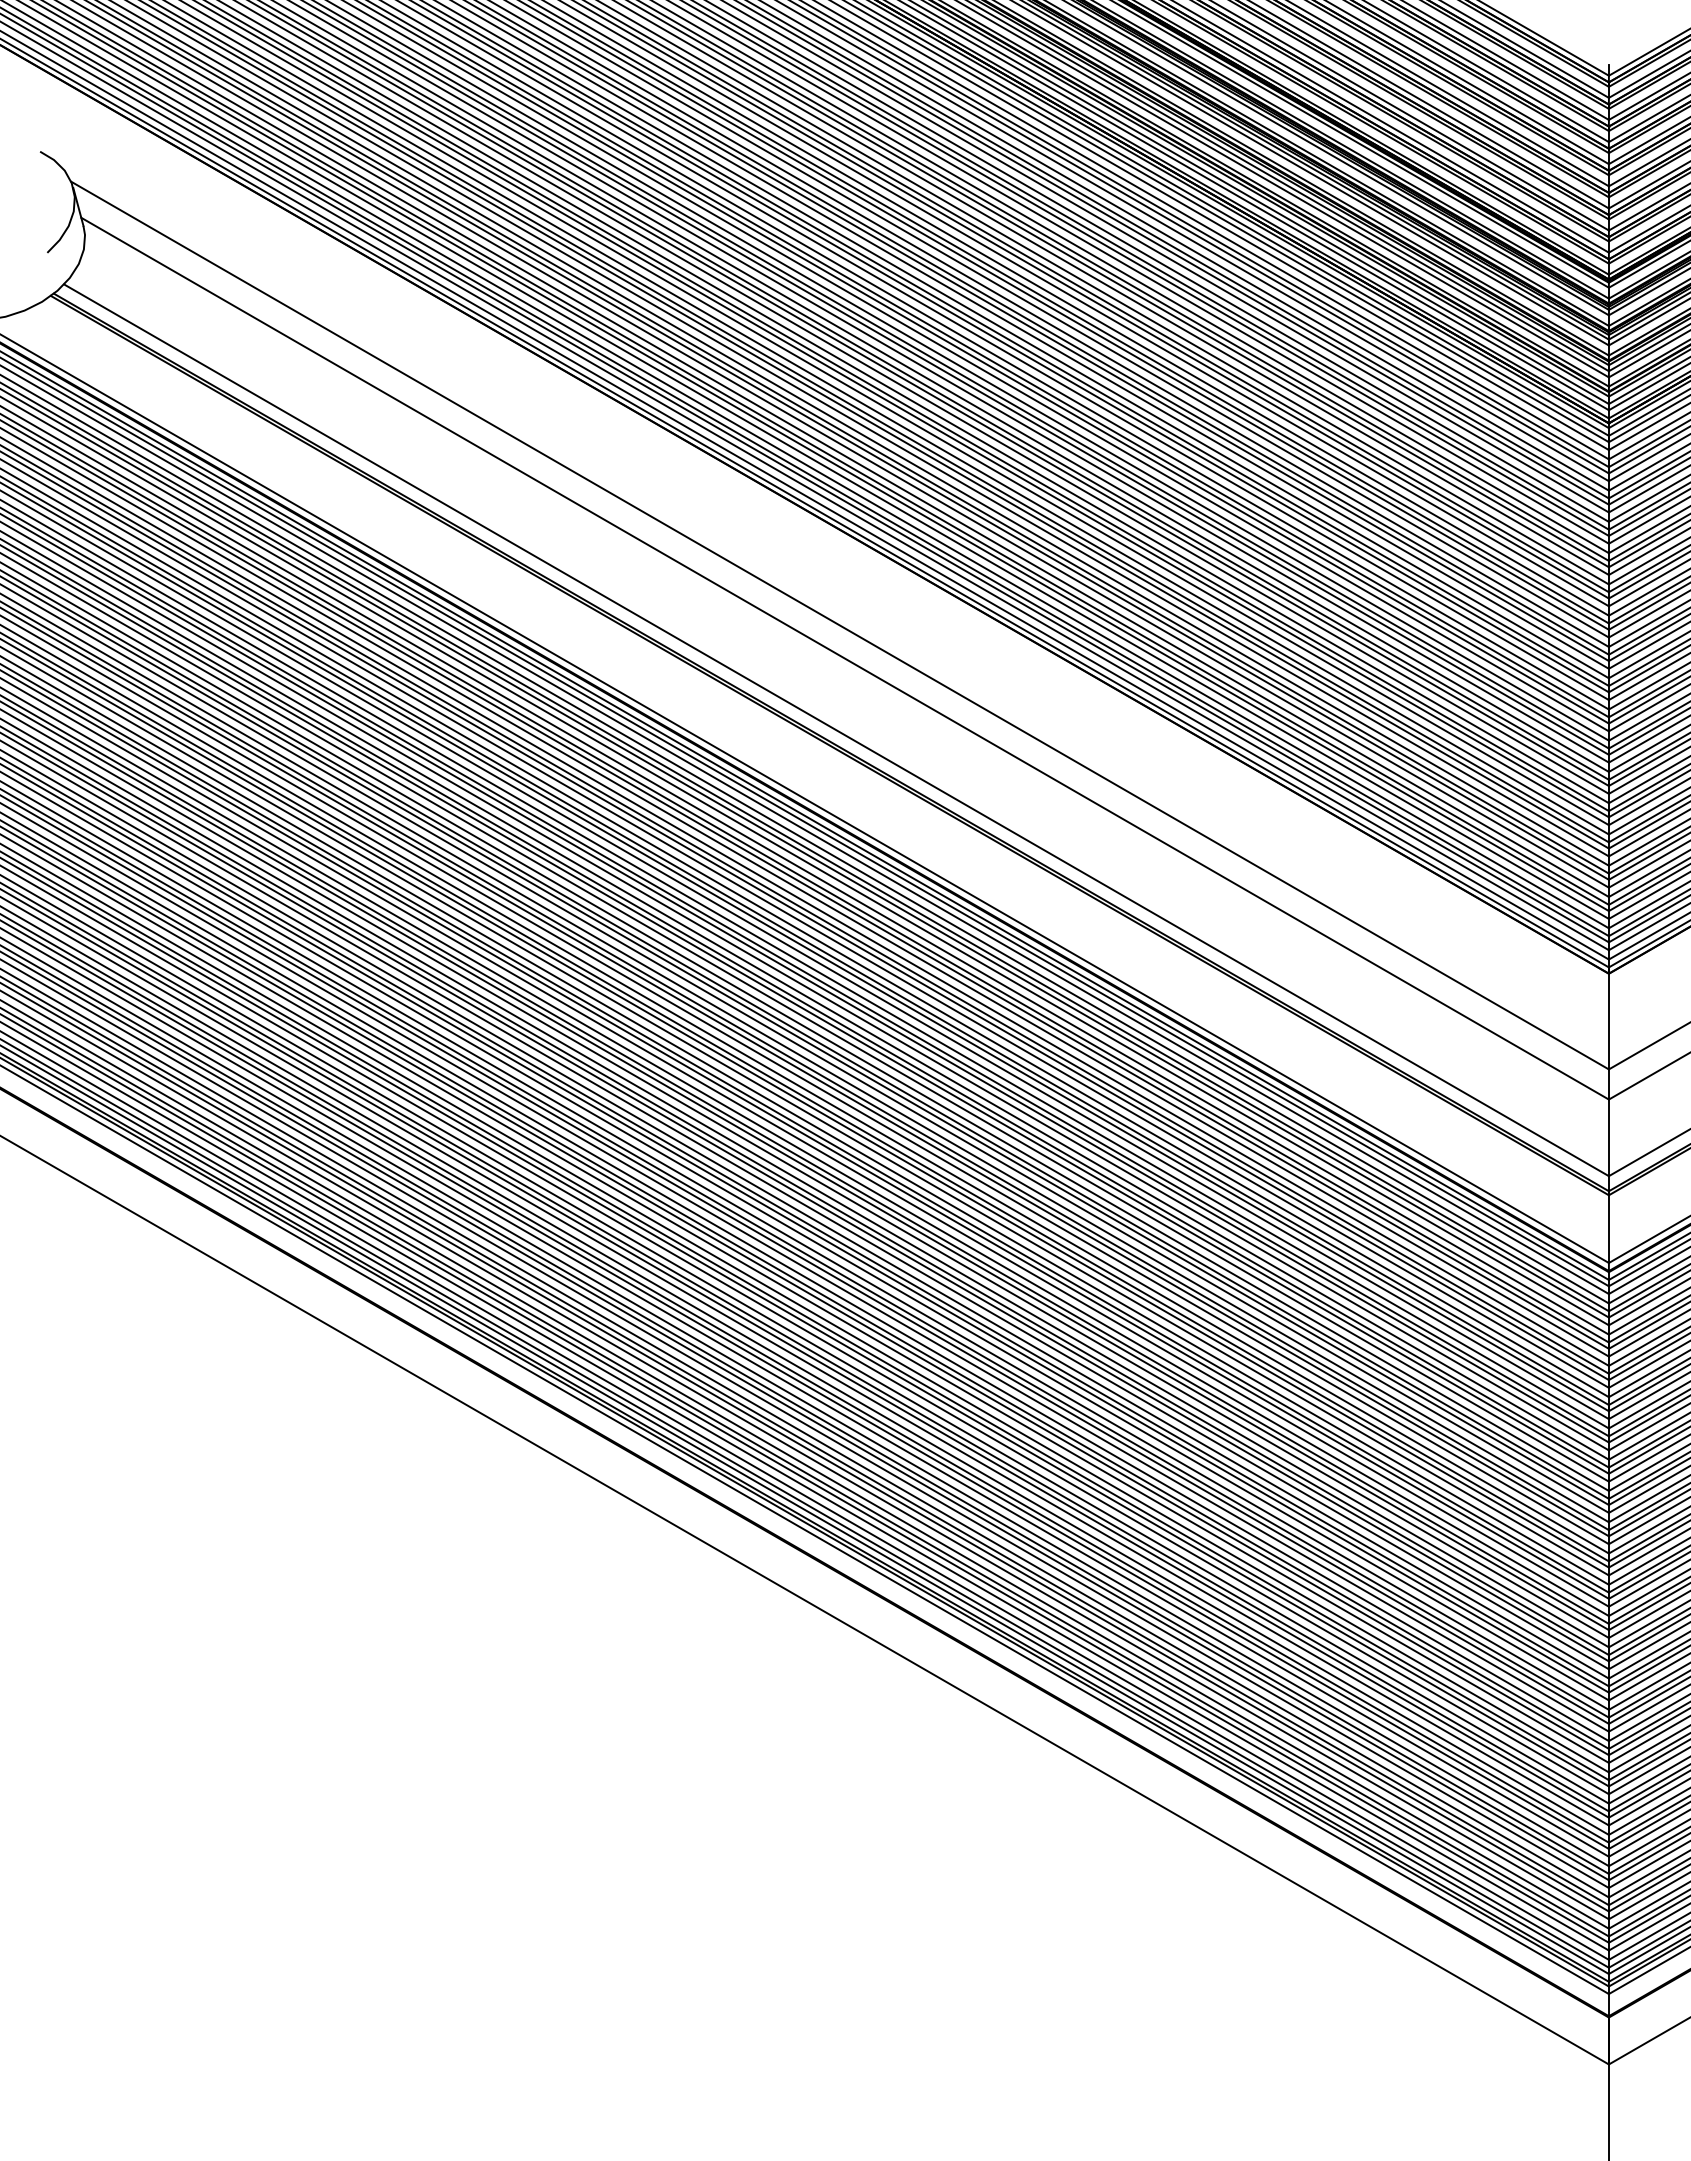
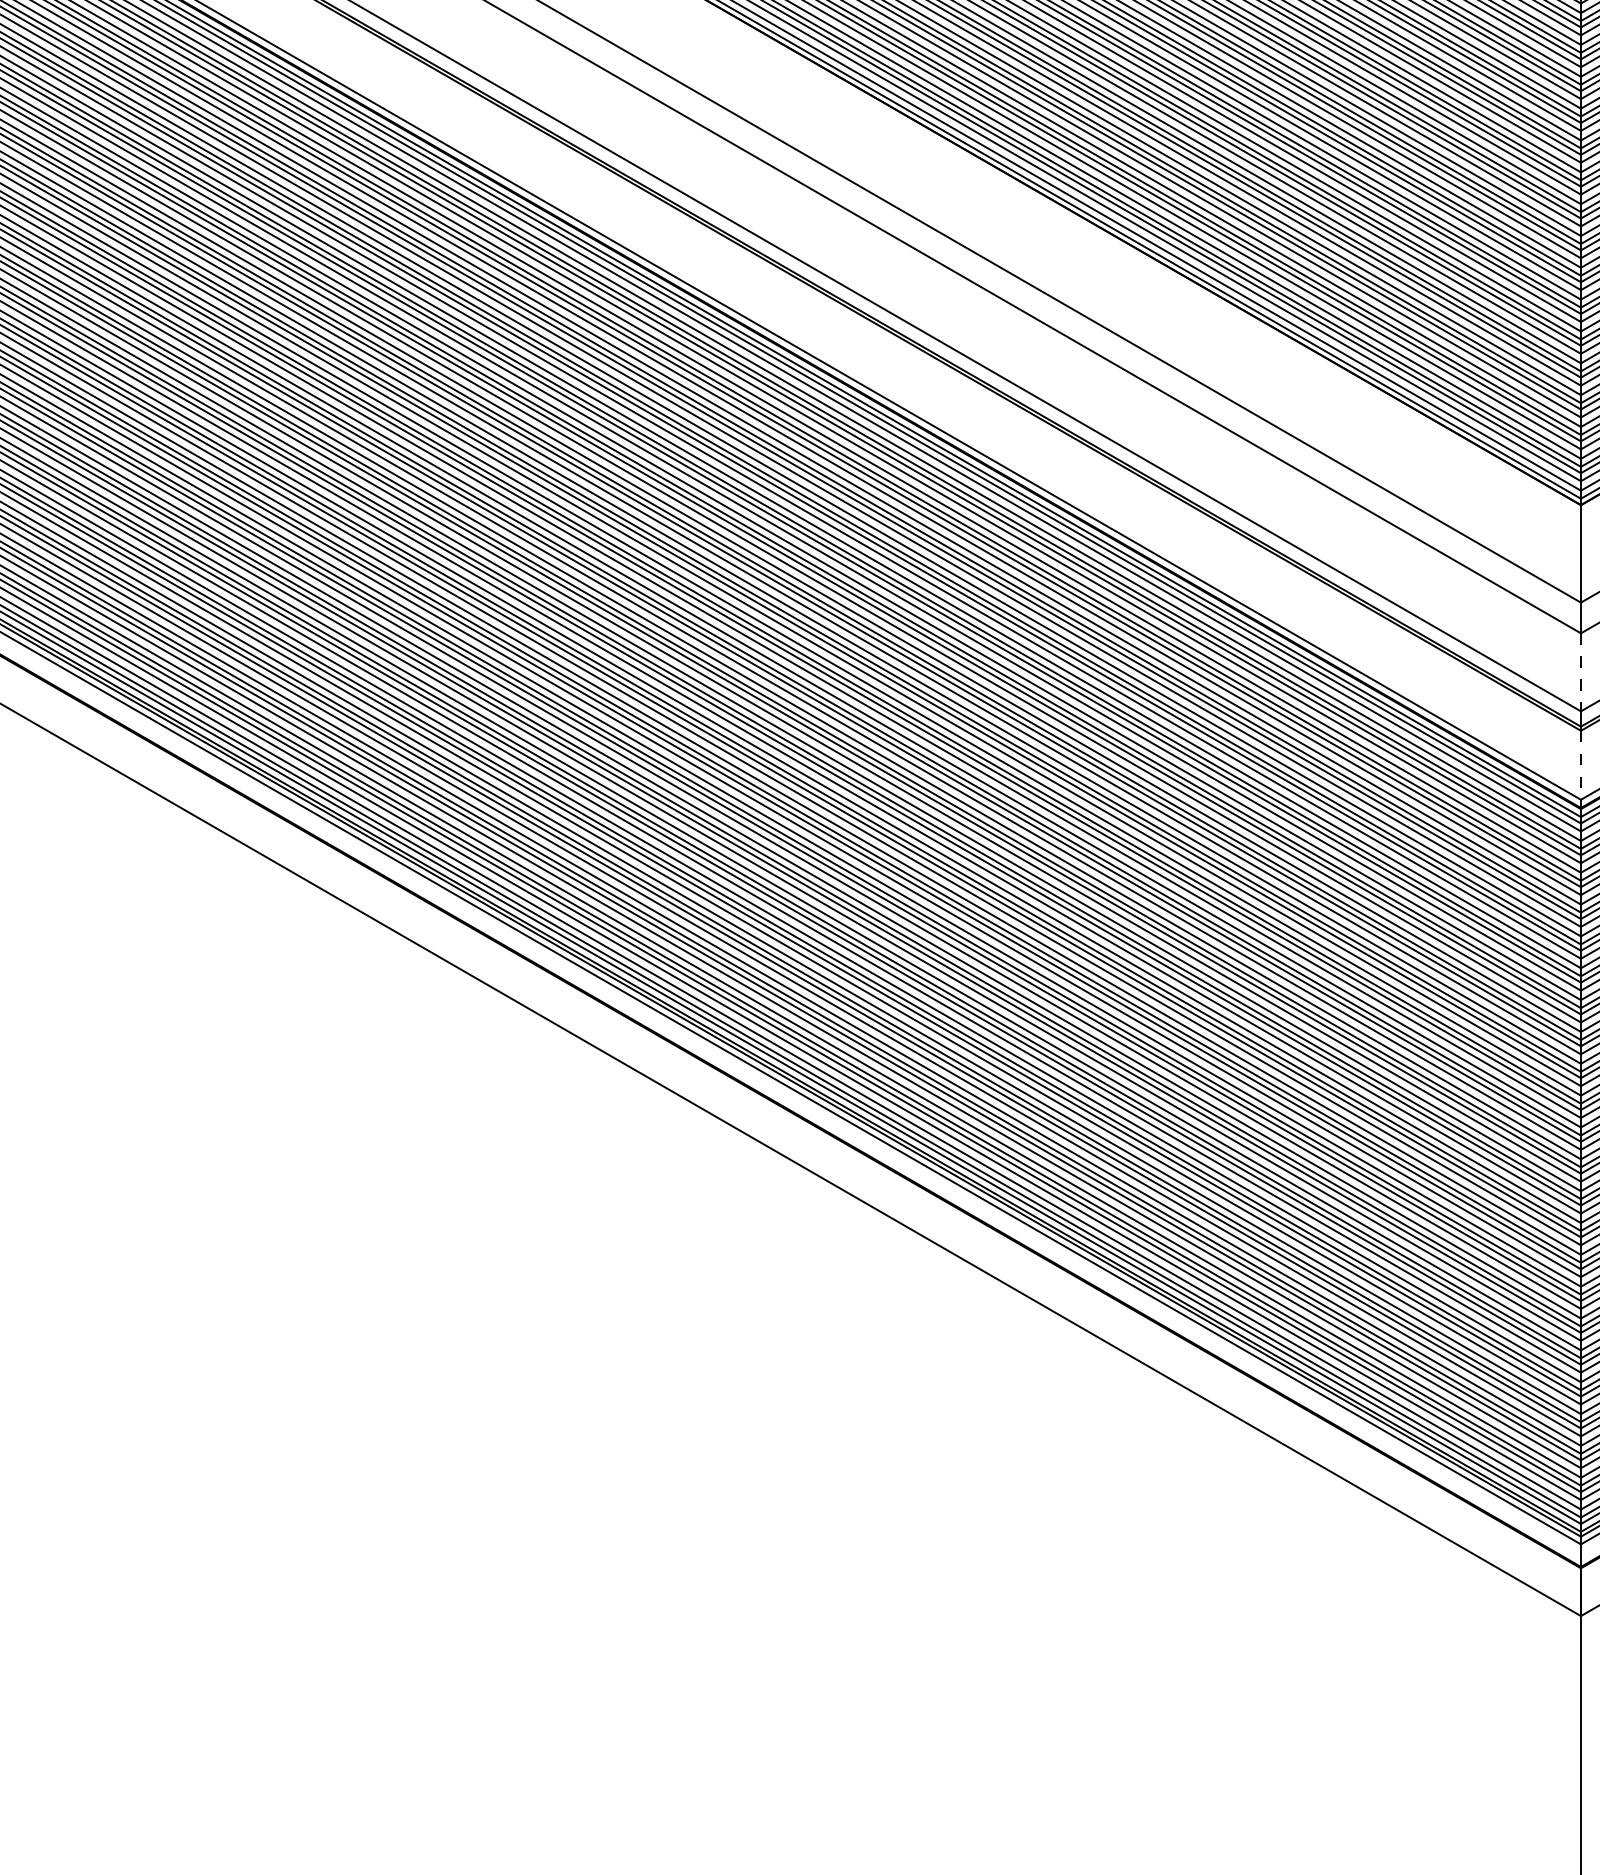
line: (1608, 1138) -> (1580, 672), solid -> dashed
line: (1608, 1229) -> (1580, 765), solid -> dashed

